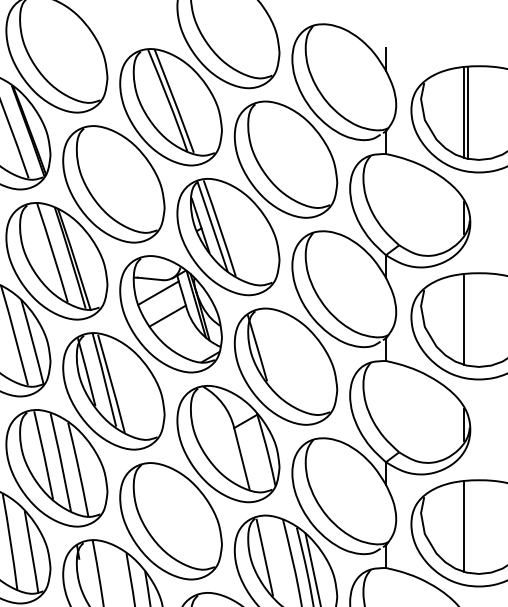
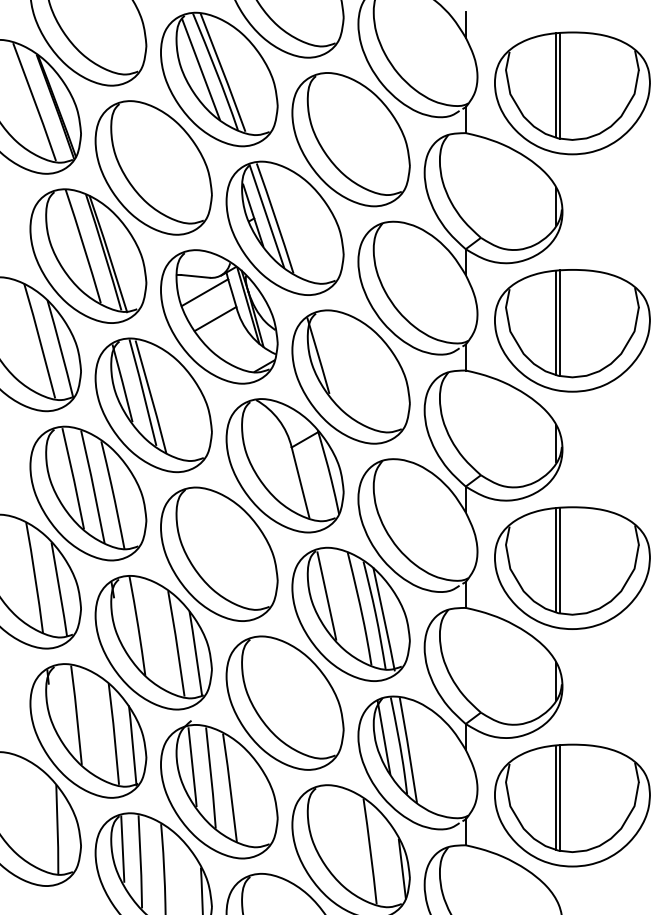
line: (154, 97) -> (200, 68), added
line: (467, 319) -> (559, 323), added
line: (467, 526) -> (559, 560), added

